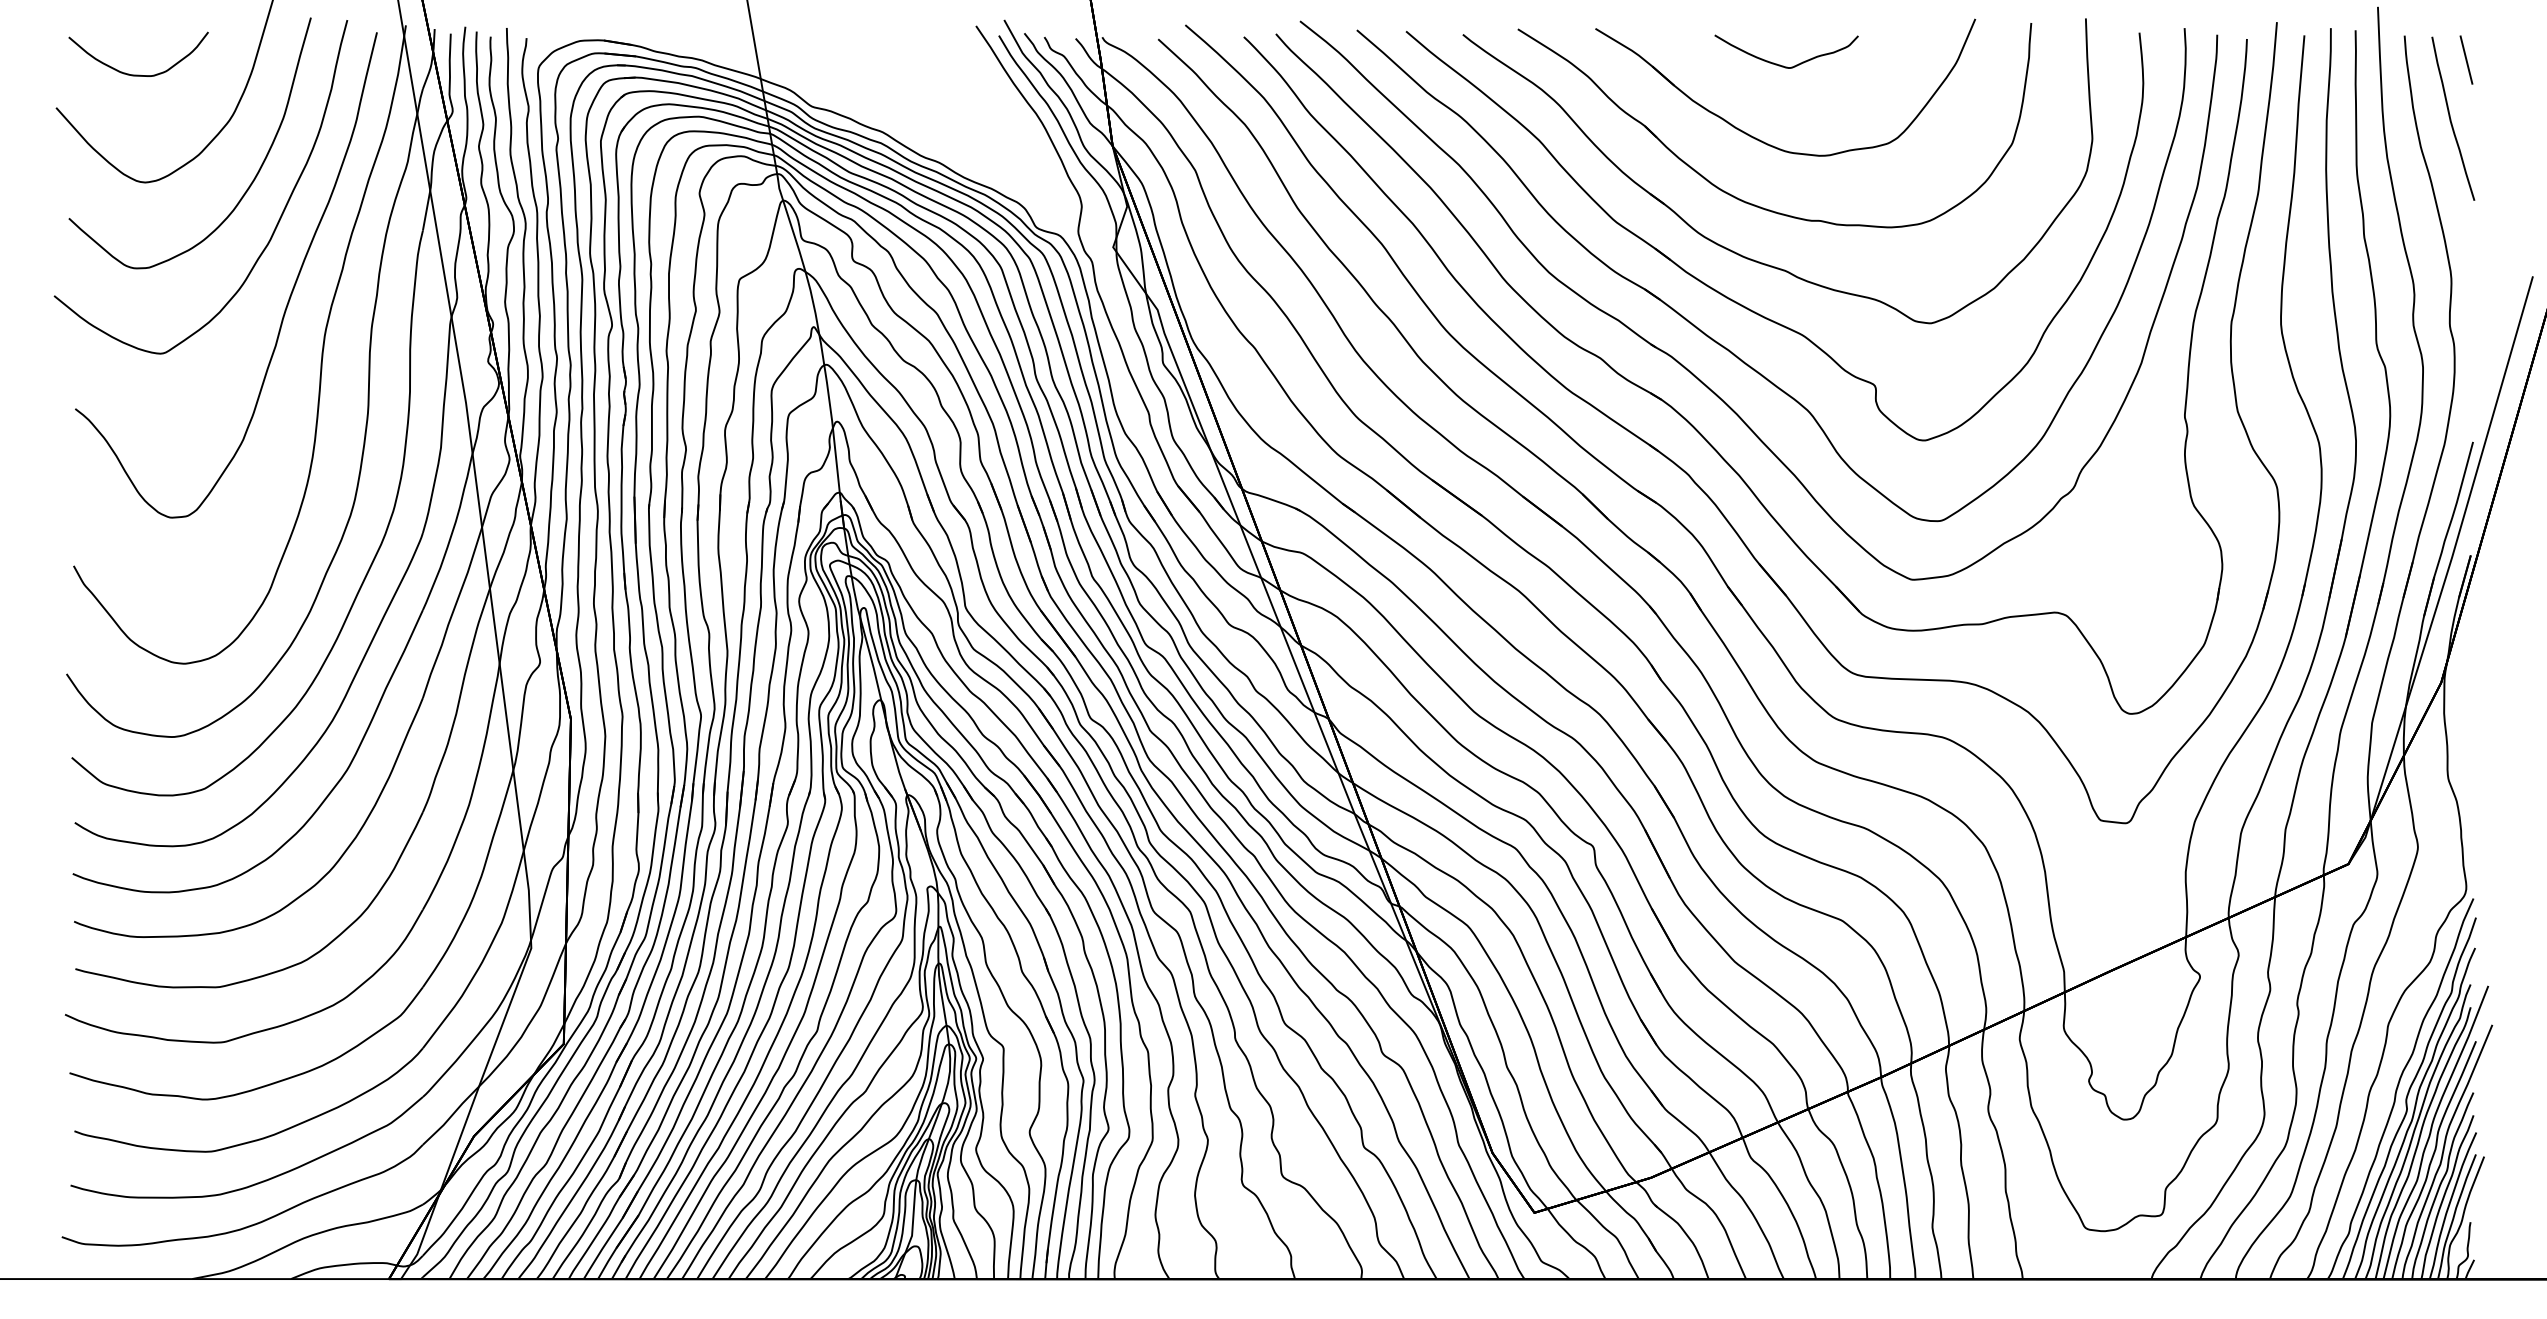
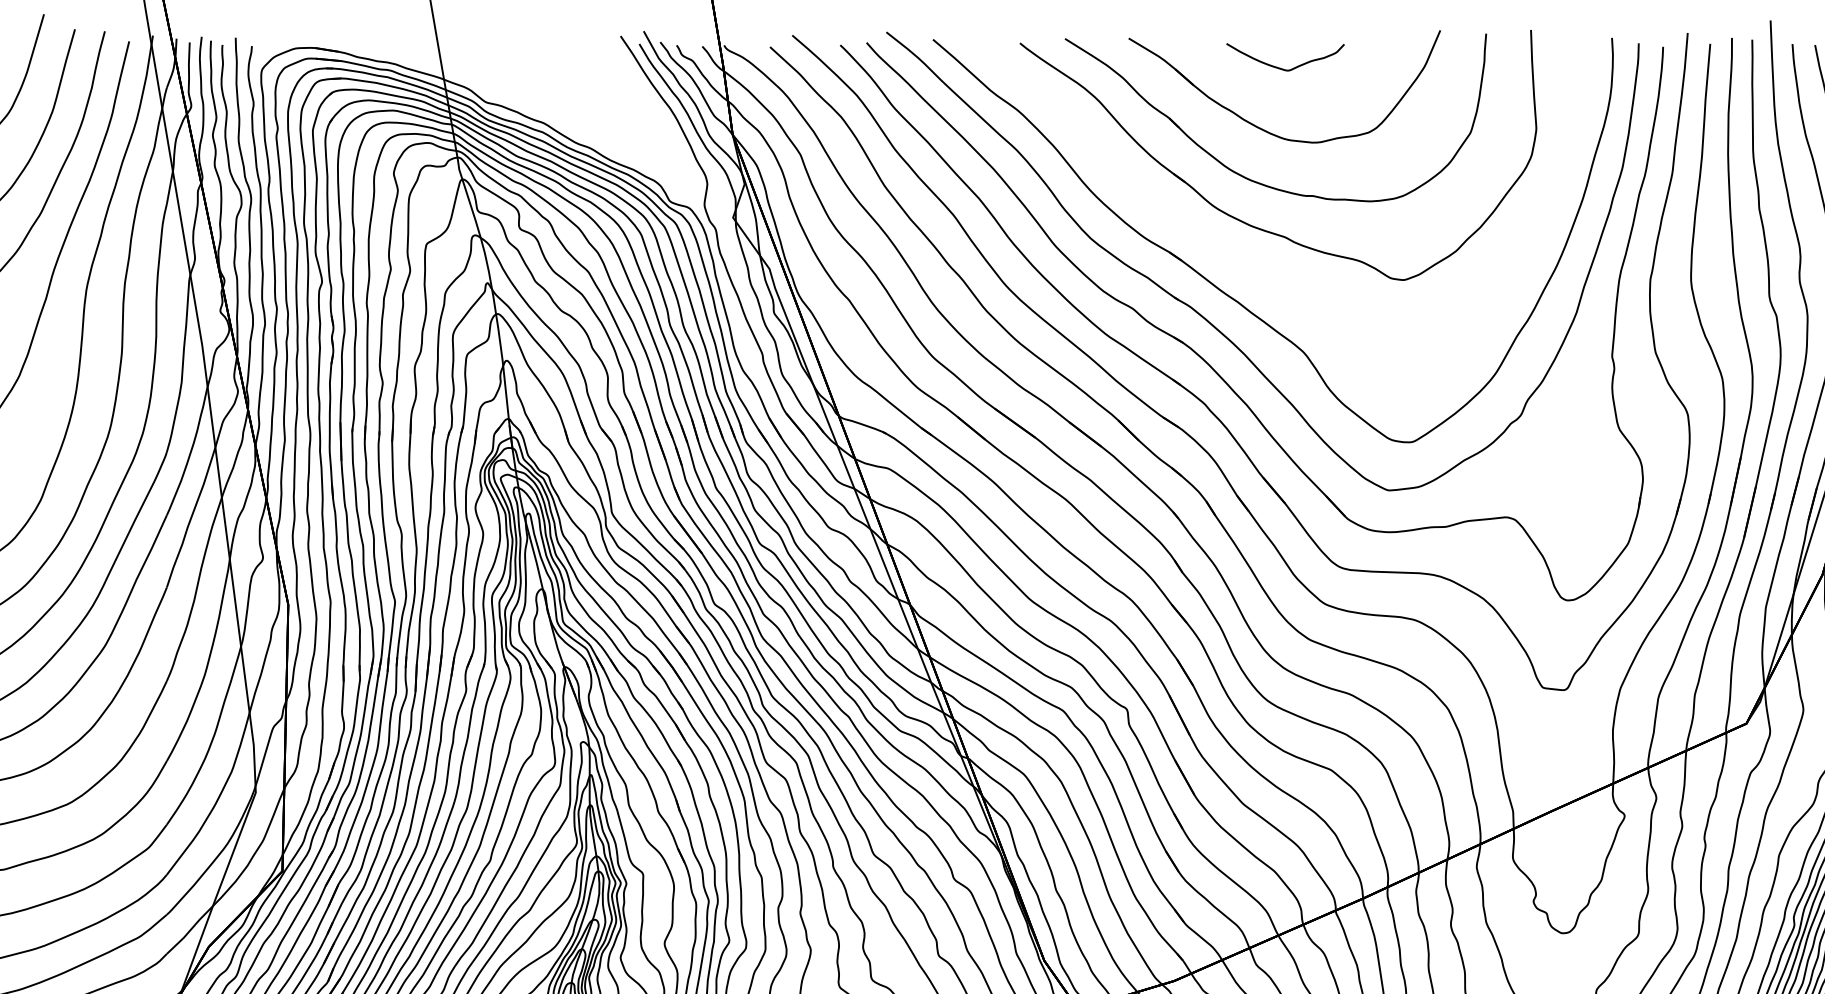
part: (1740, 303) -> (1247, 263), removed

